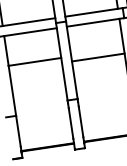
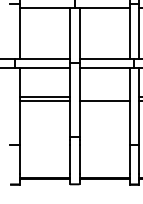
line: (35, 66) -> (44, 101), added

